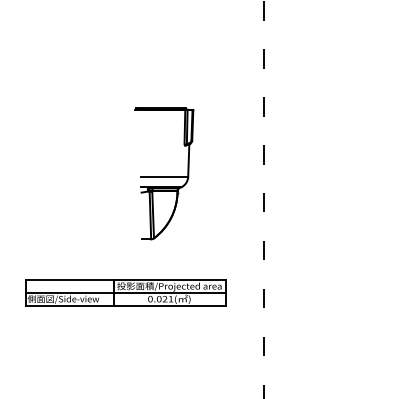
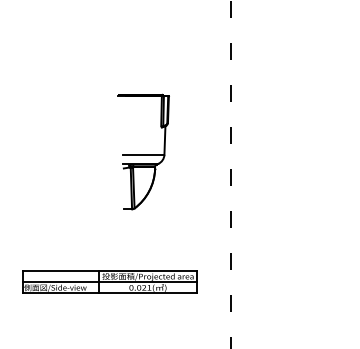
part: (125, 292) -> (109, 282), moved

